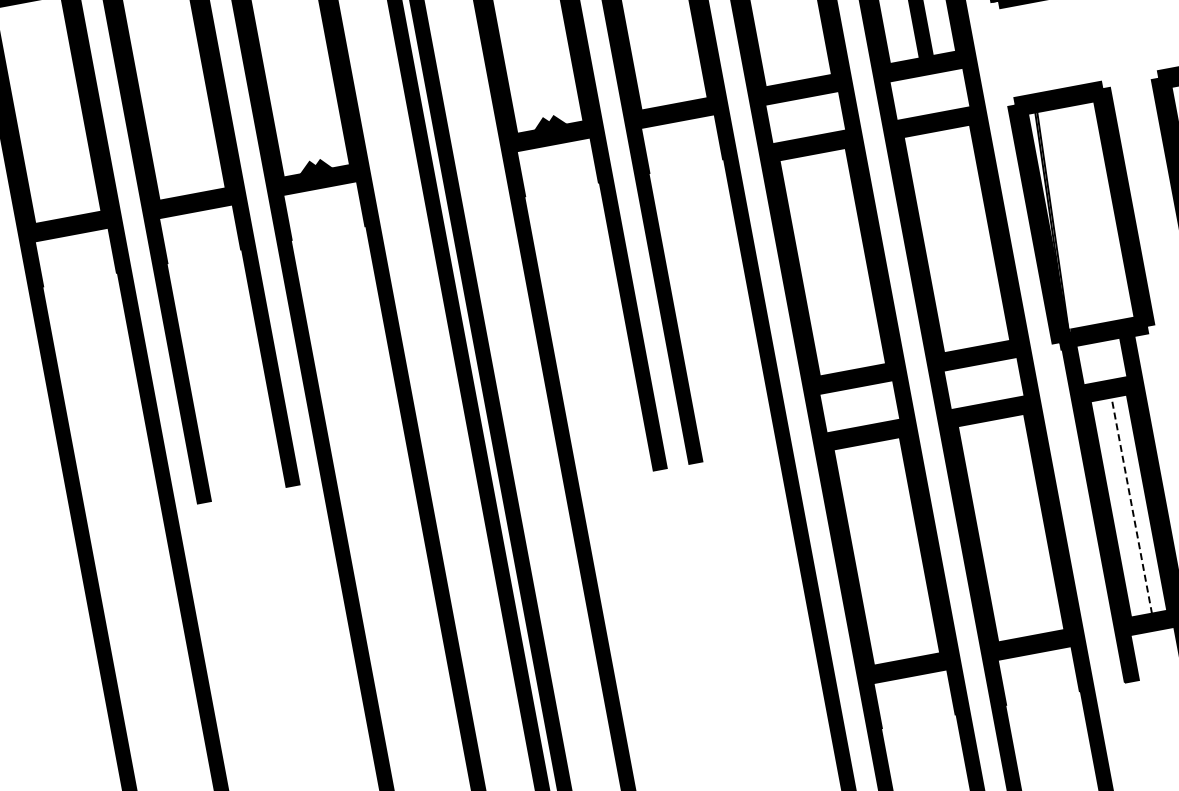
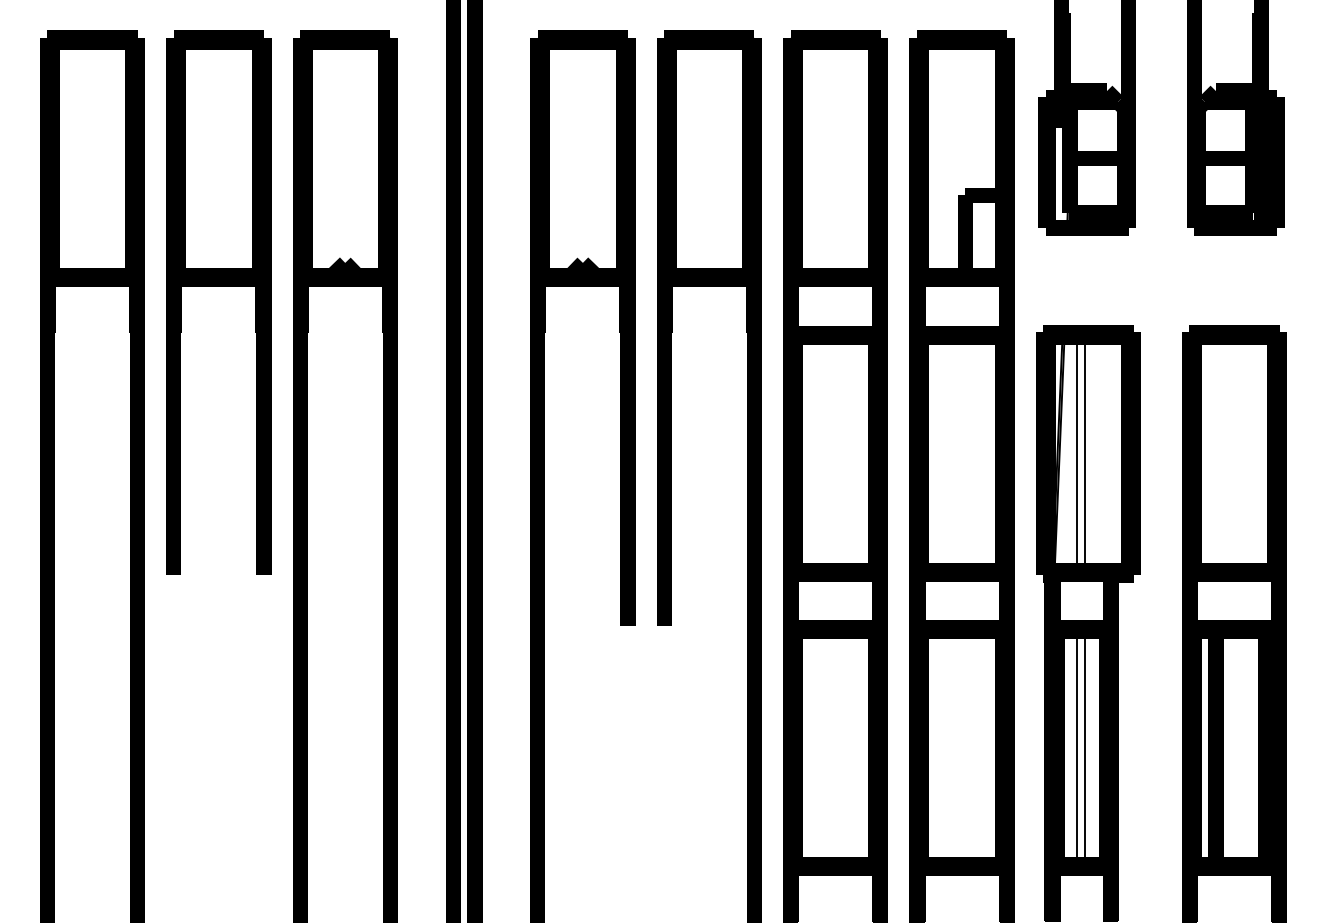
line: (1077, 216) -> (1084, 453), added
line: (1069, 217) -> (1076, 453), added
line: (1131, 505) -> (1084, 747), dashed -> solid
line: (1123, 506) -> (1076, 747), added

